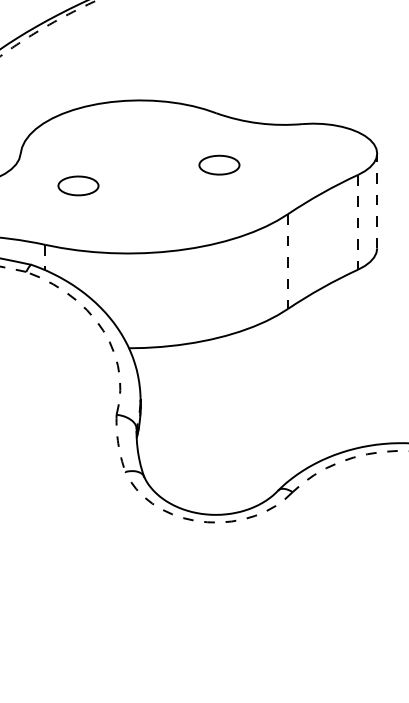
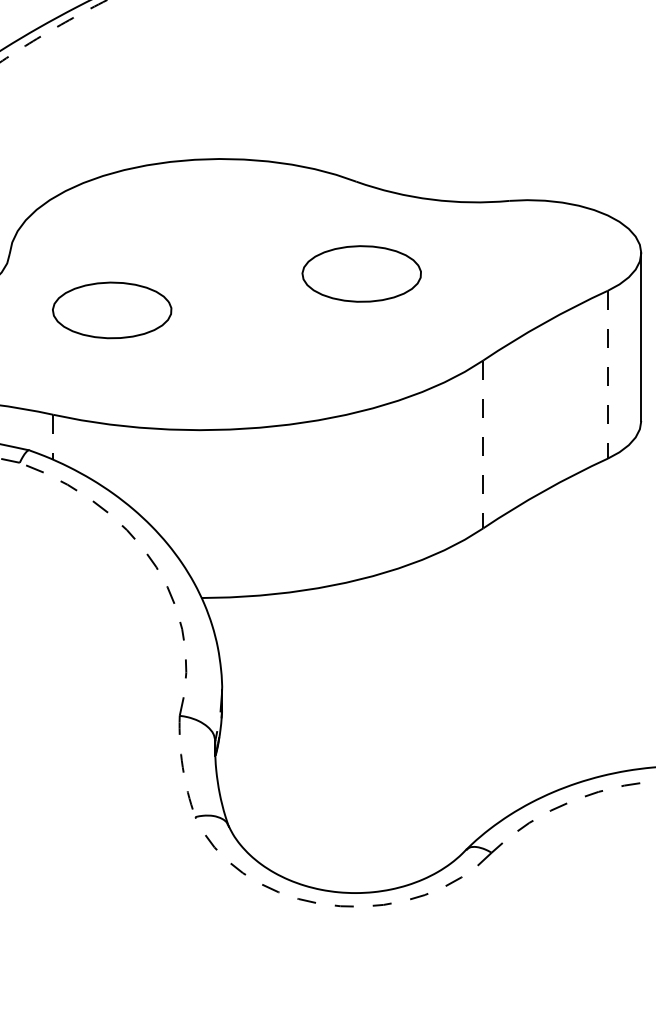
part: (219, 164) -> (361, 272), size x1.67
part: (78, 185) -> (112, 309), size x1.67
line: (377, 200) -> (641, 336), dashed -> solid

